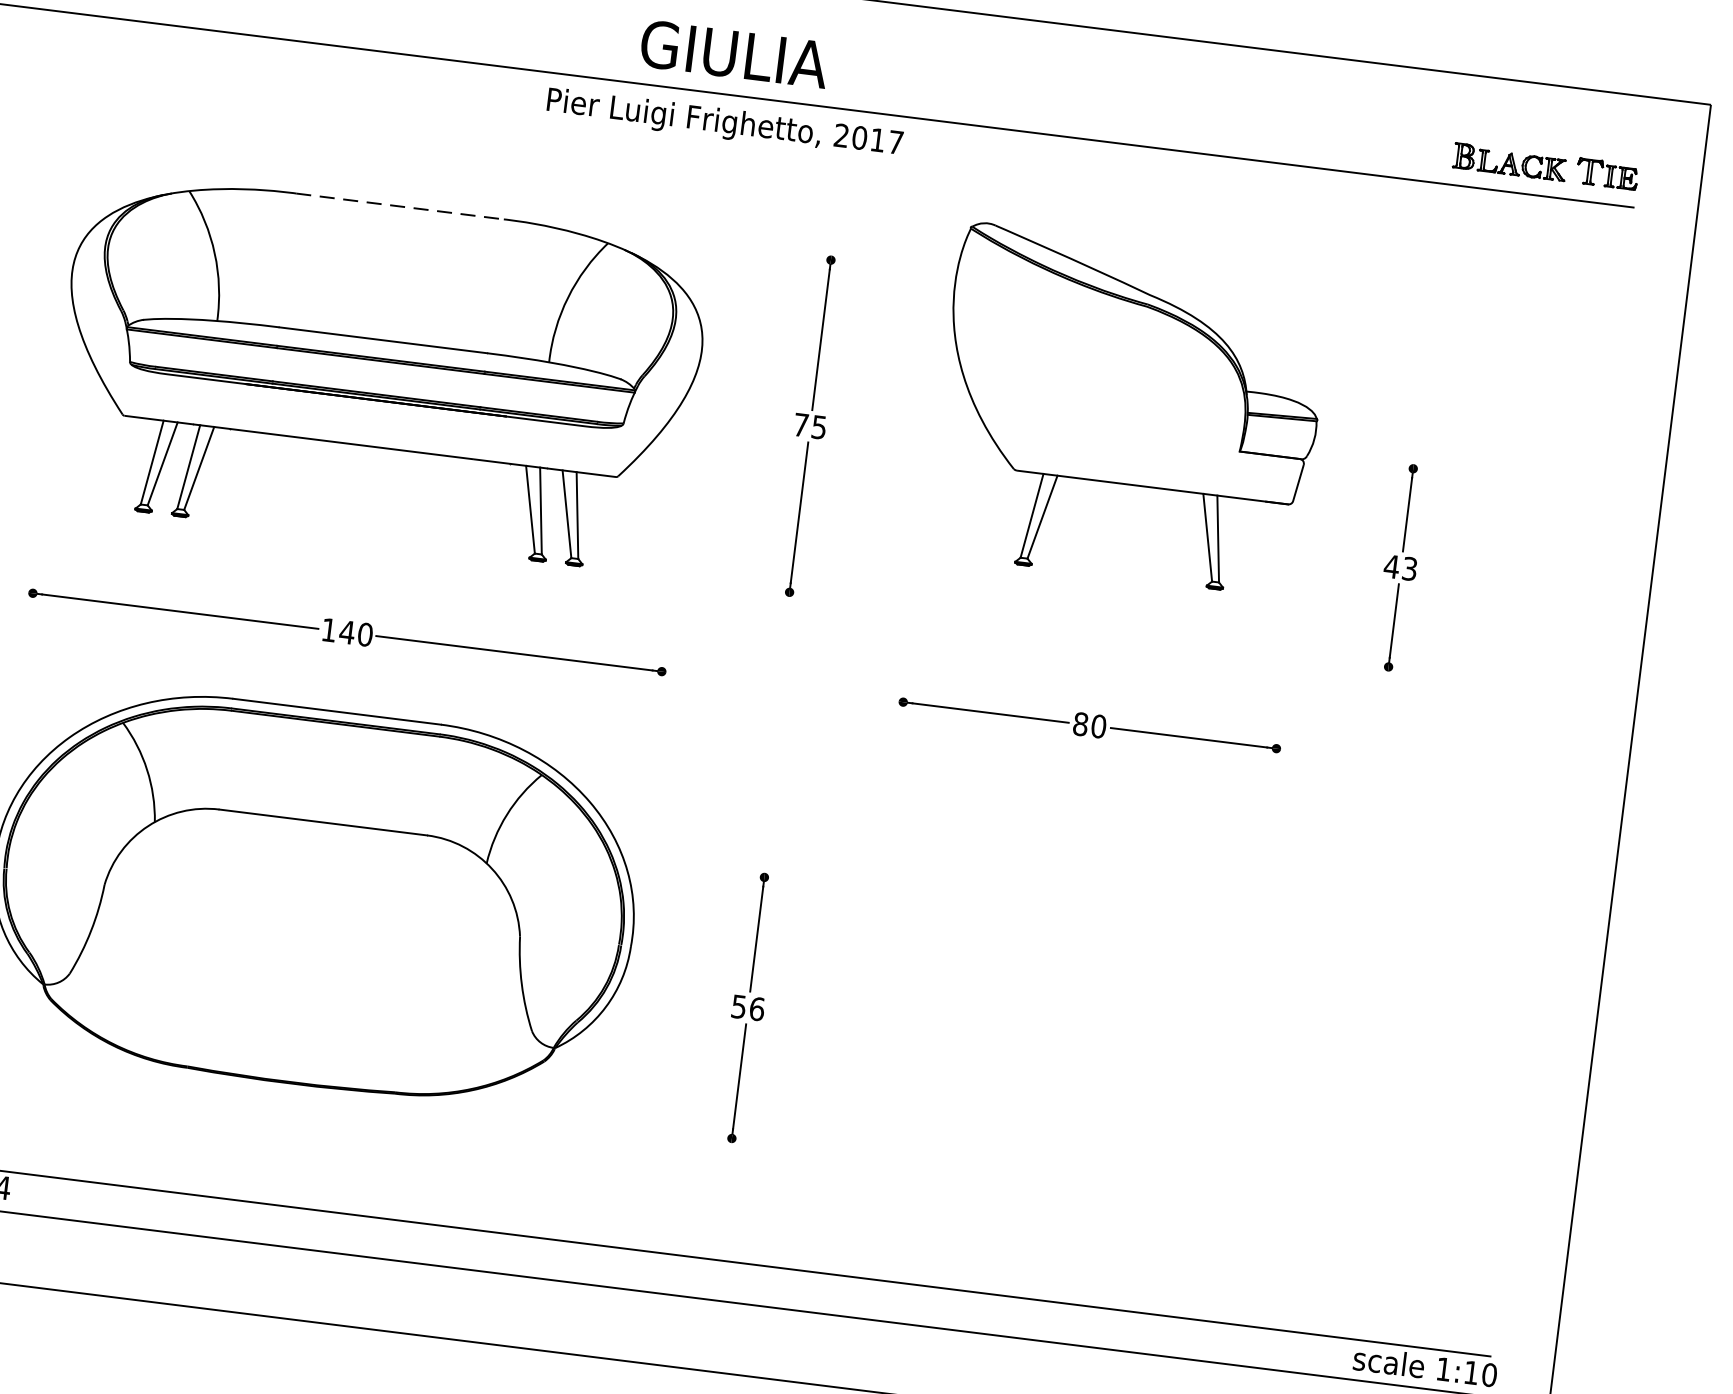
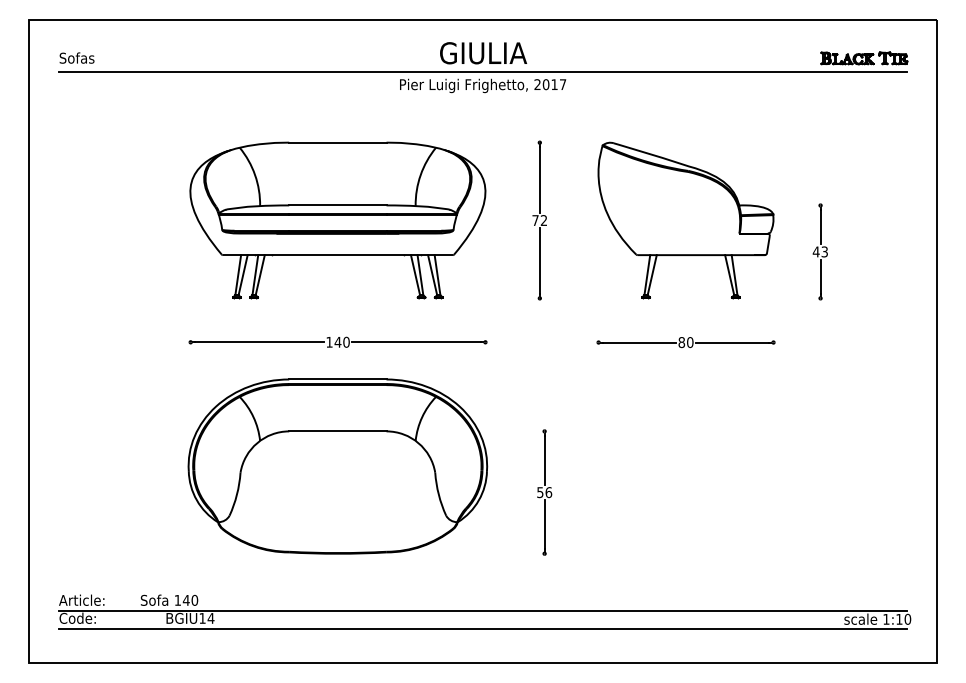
line: (399, 205) -> (337, 142), dashed -> solid
part: (1128, 409) -> (685, 220), moved
text: (818, 427) -> (543, 220), 75 -> 72

